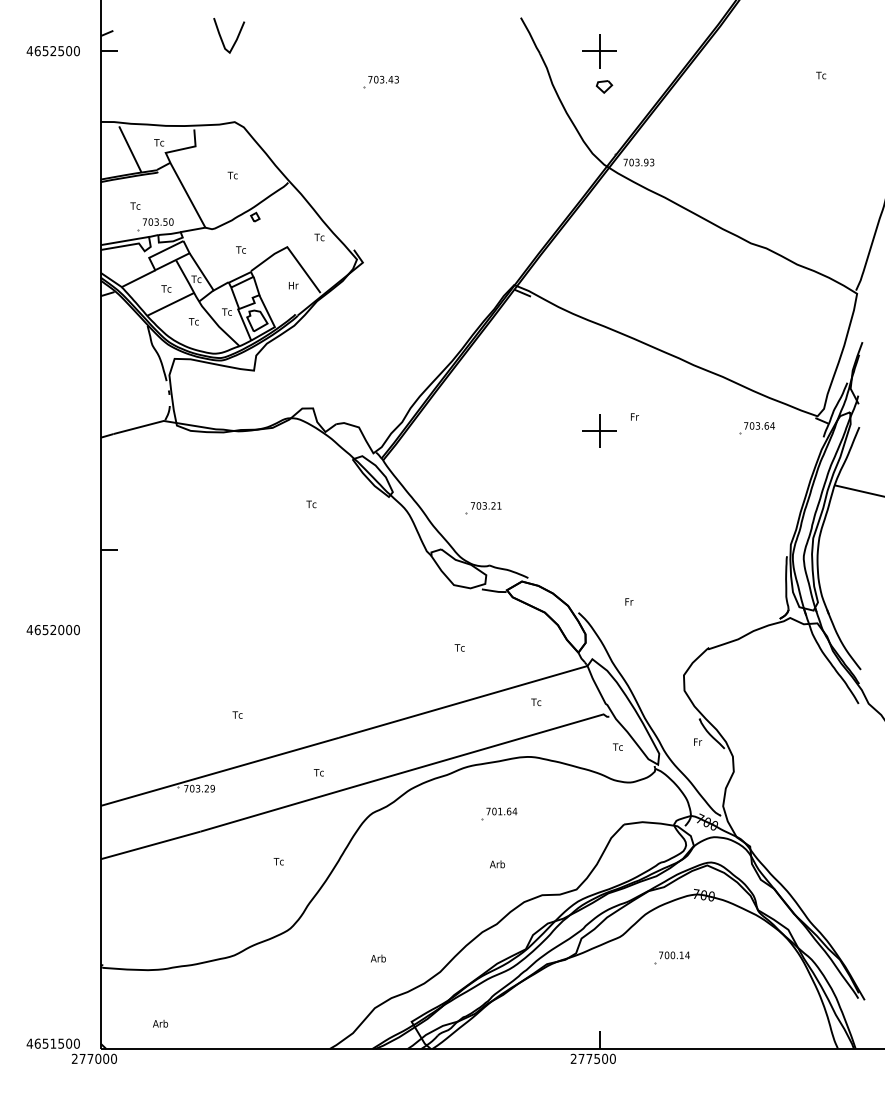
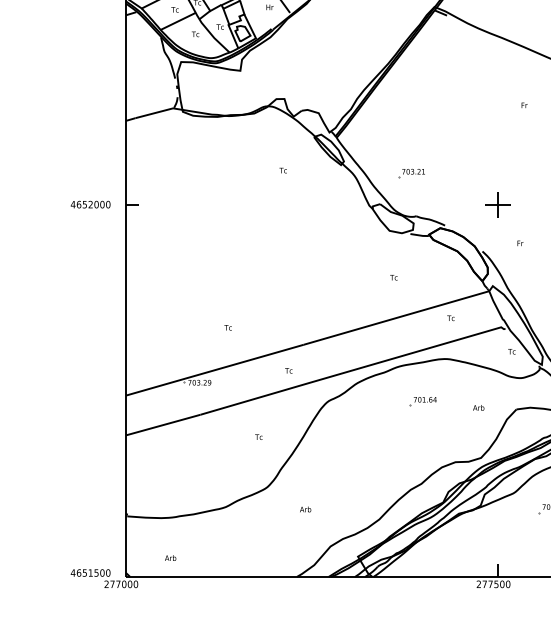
part: (599, 430) -> (498, 204), moved
text: (52, 630) -> (90, 205), moved
text: (497, 864) -> (478, 407), moved
text: (378, 958) -> (305, 509), moved

